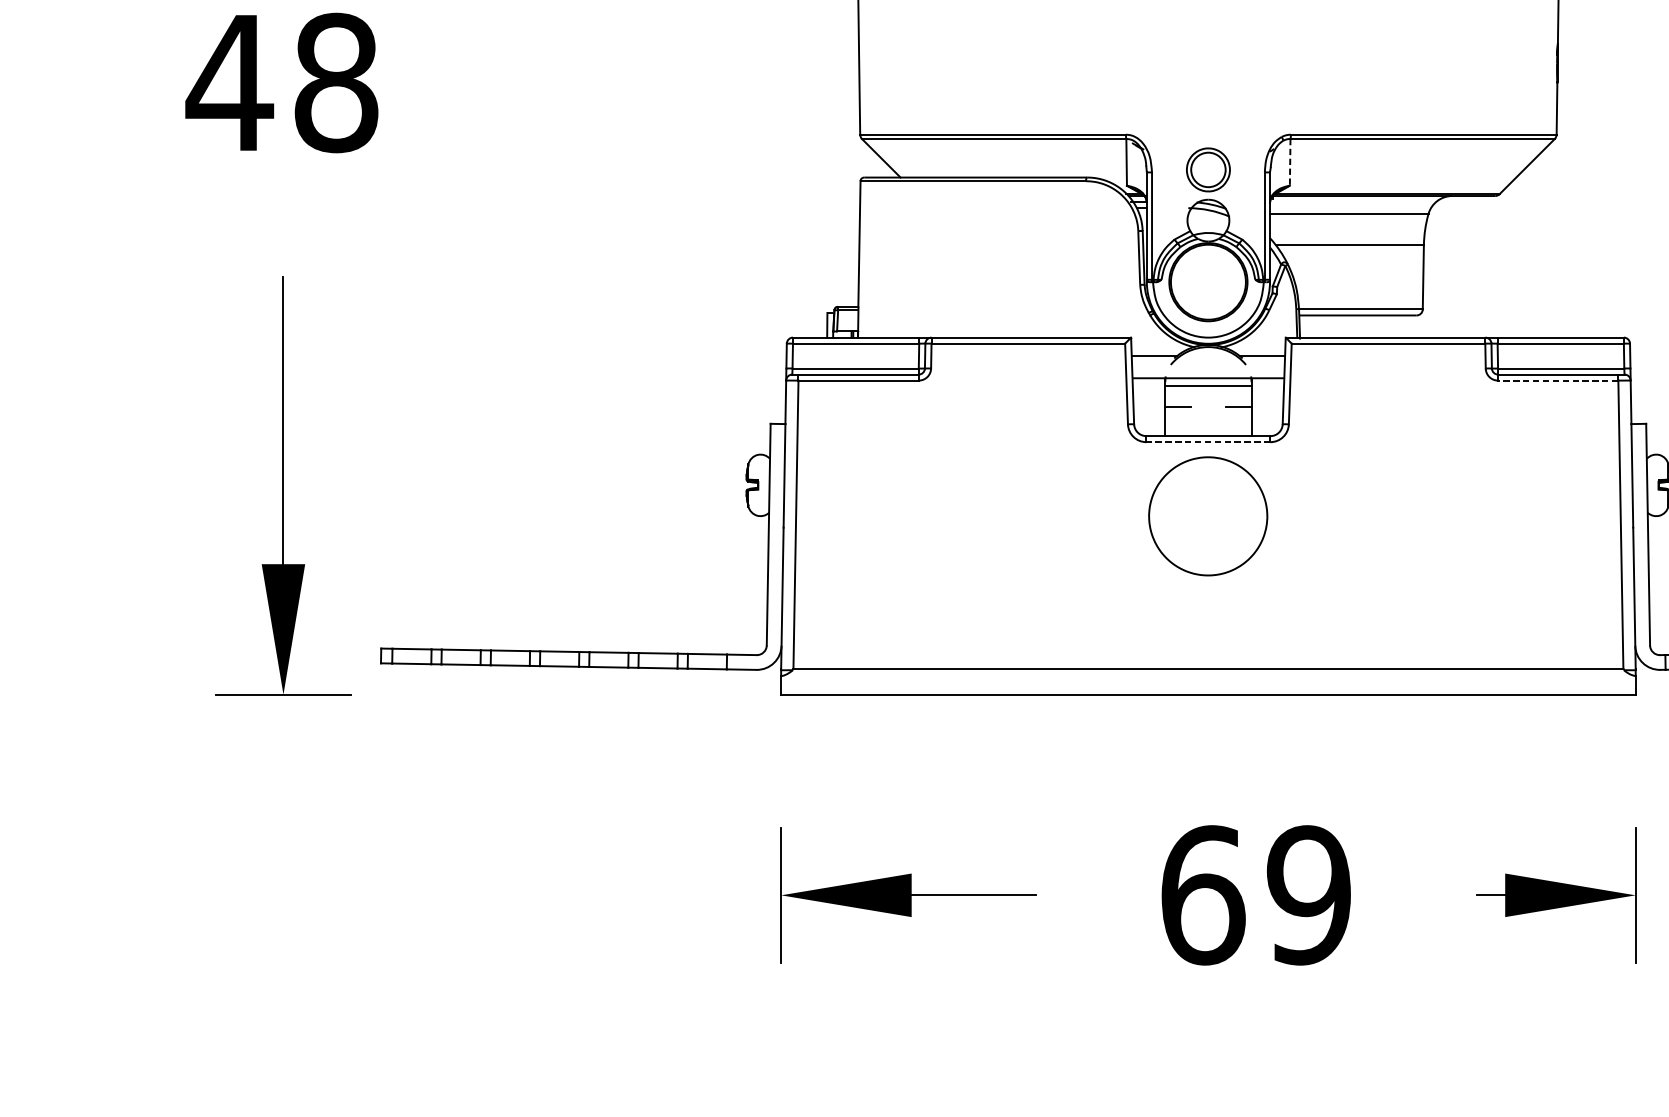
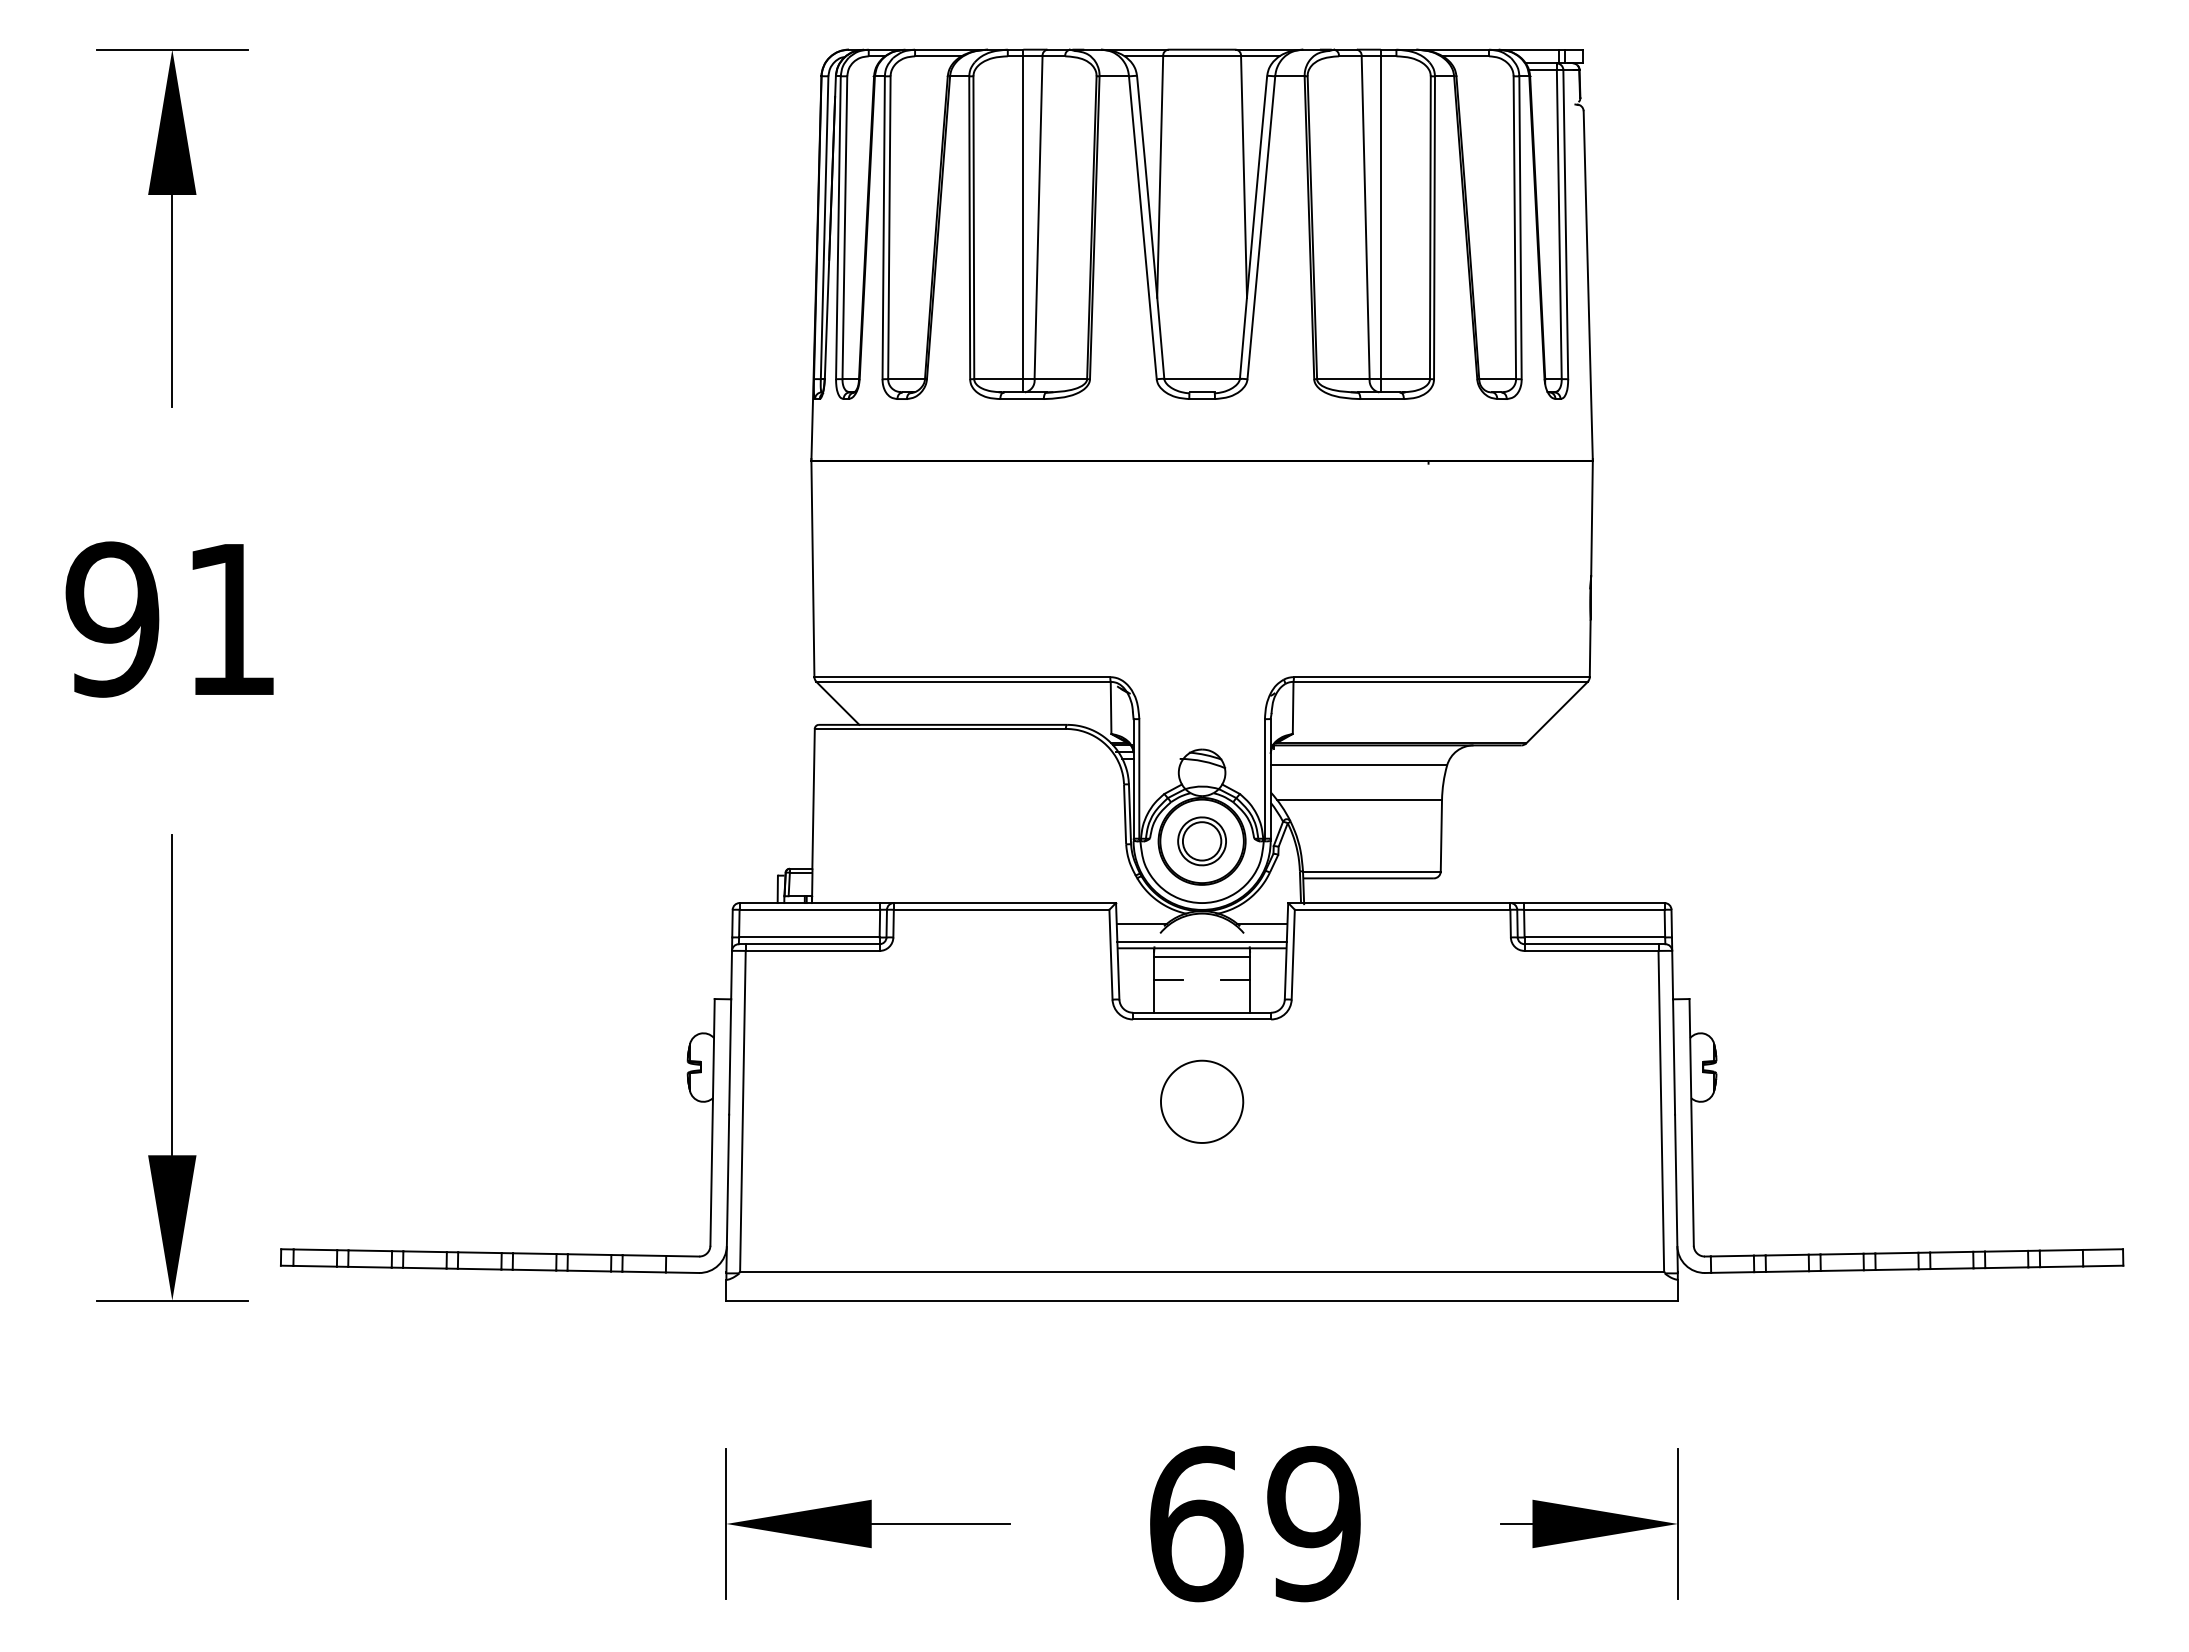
text: (281, 82) -> (170, 619), 48 -> 91
line: (1290, 162) -> (1293, 708), dashed -> solid
part: (1207, 170) -> (1201, 841), moved
line: (1207, 372) -> (1201, 941), added
line: (1558, 380) -> (1591, 950), dashed -> solid
line: (1207, 442) -> (1201, 1019), dashed -> solid
part: (1208, 515) -> (1202, 1101), size x0.62

